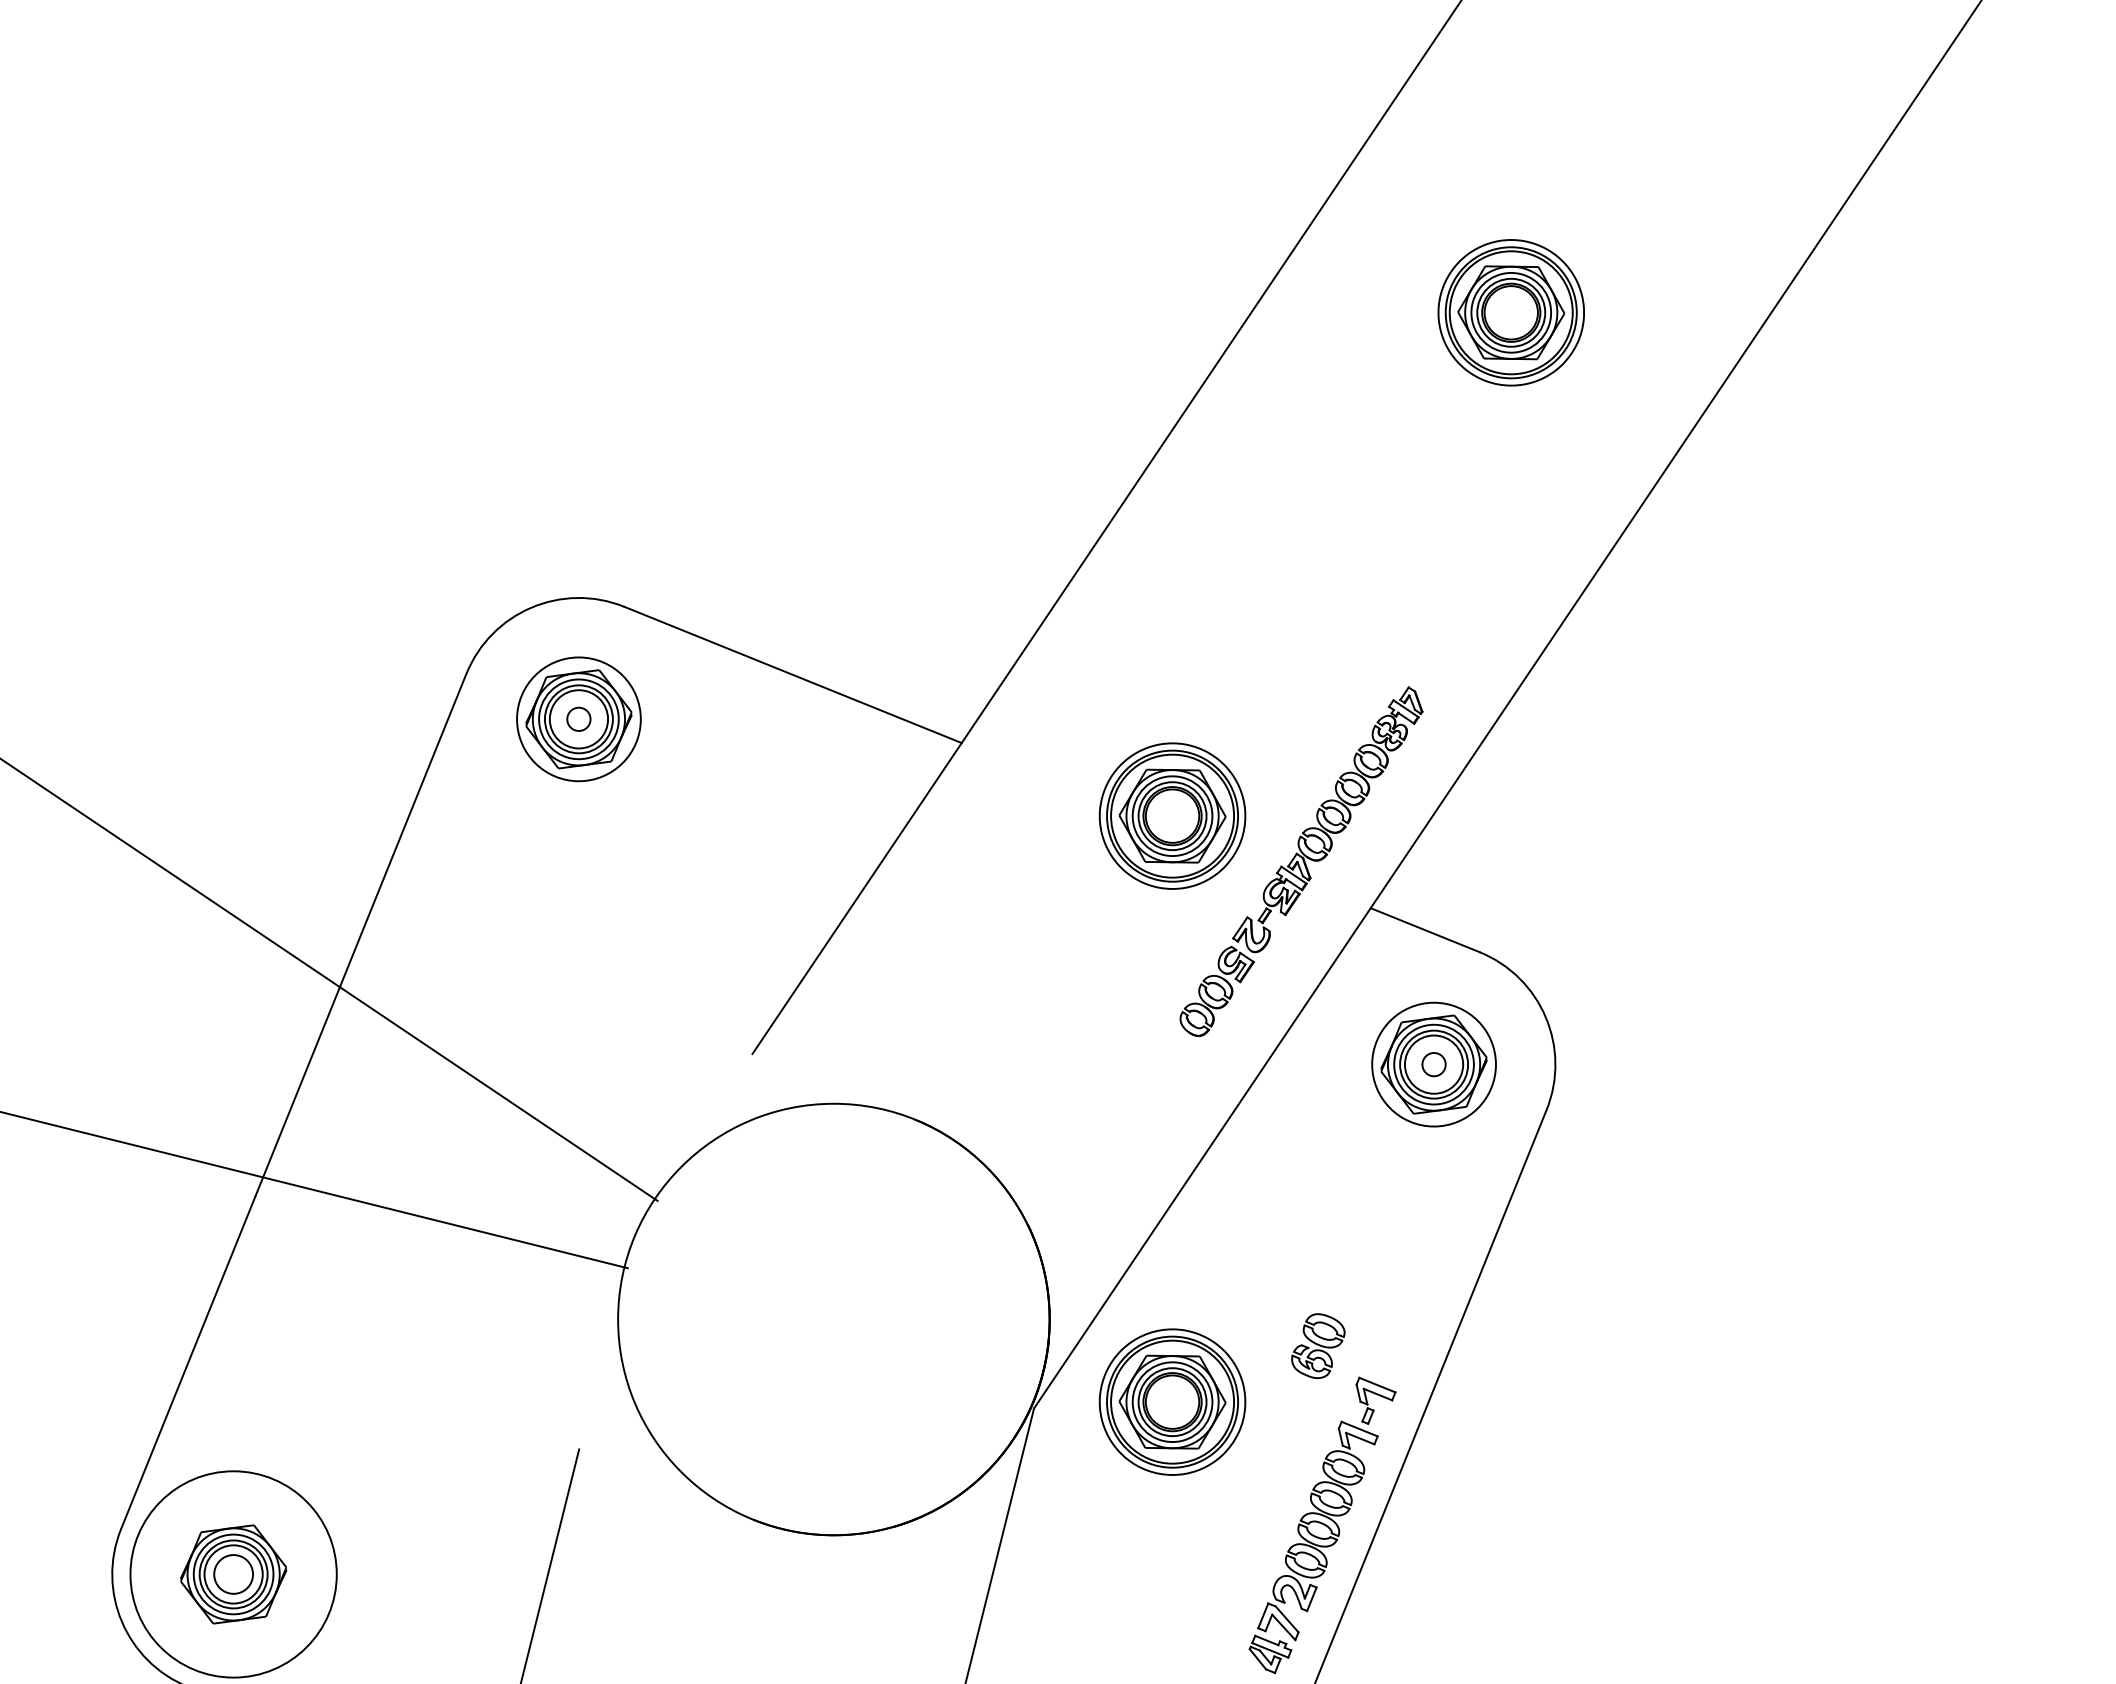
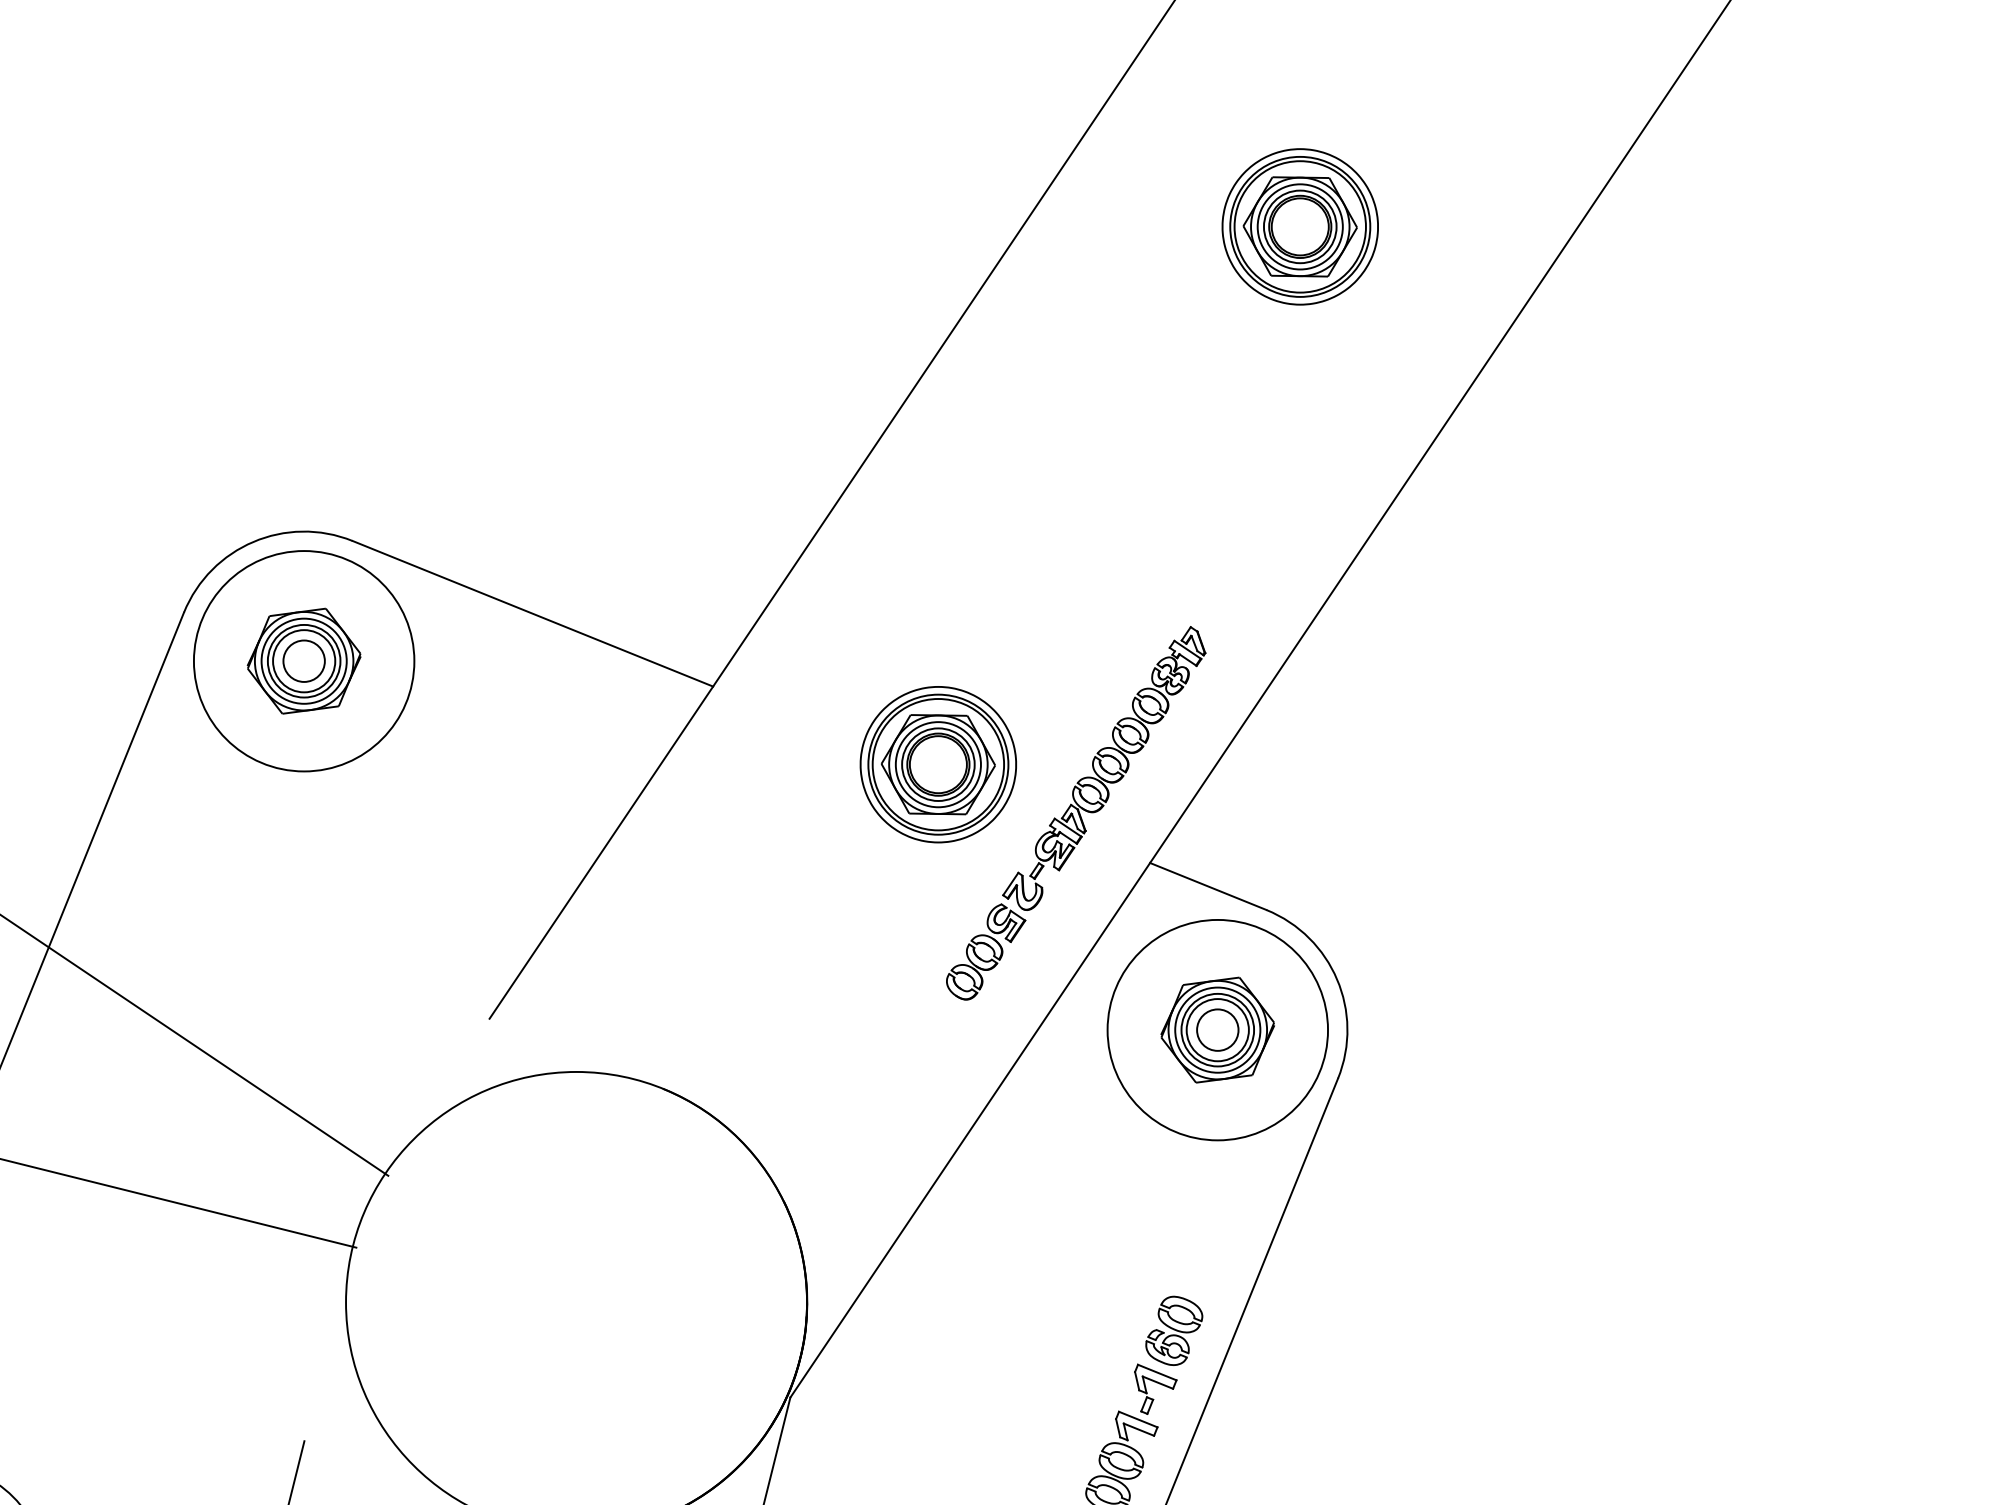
circle: (578, 718) -> (303, 660), size x1.67
circle: (578, 719) -> (303, 661), size x1.67
circle: (1433, 1064) -> (1217, 1030), size x1.67
circle: (1433, 1064) -> (1217, 1030), size x1.67
part: (1318, 1346) -> (1174, 1331), moved
part: (1172, 1401) -> (938, 1390), removed

